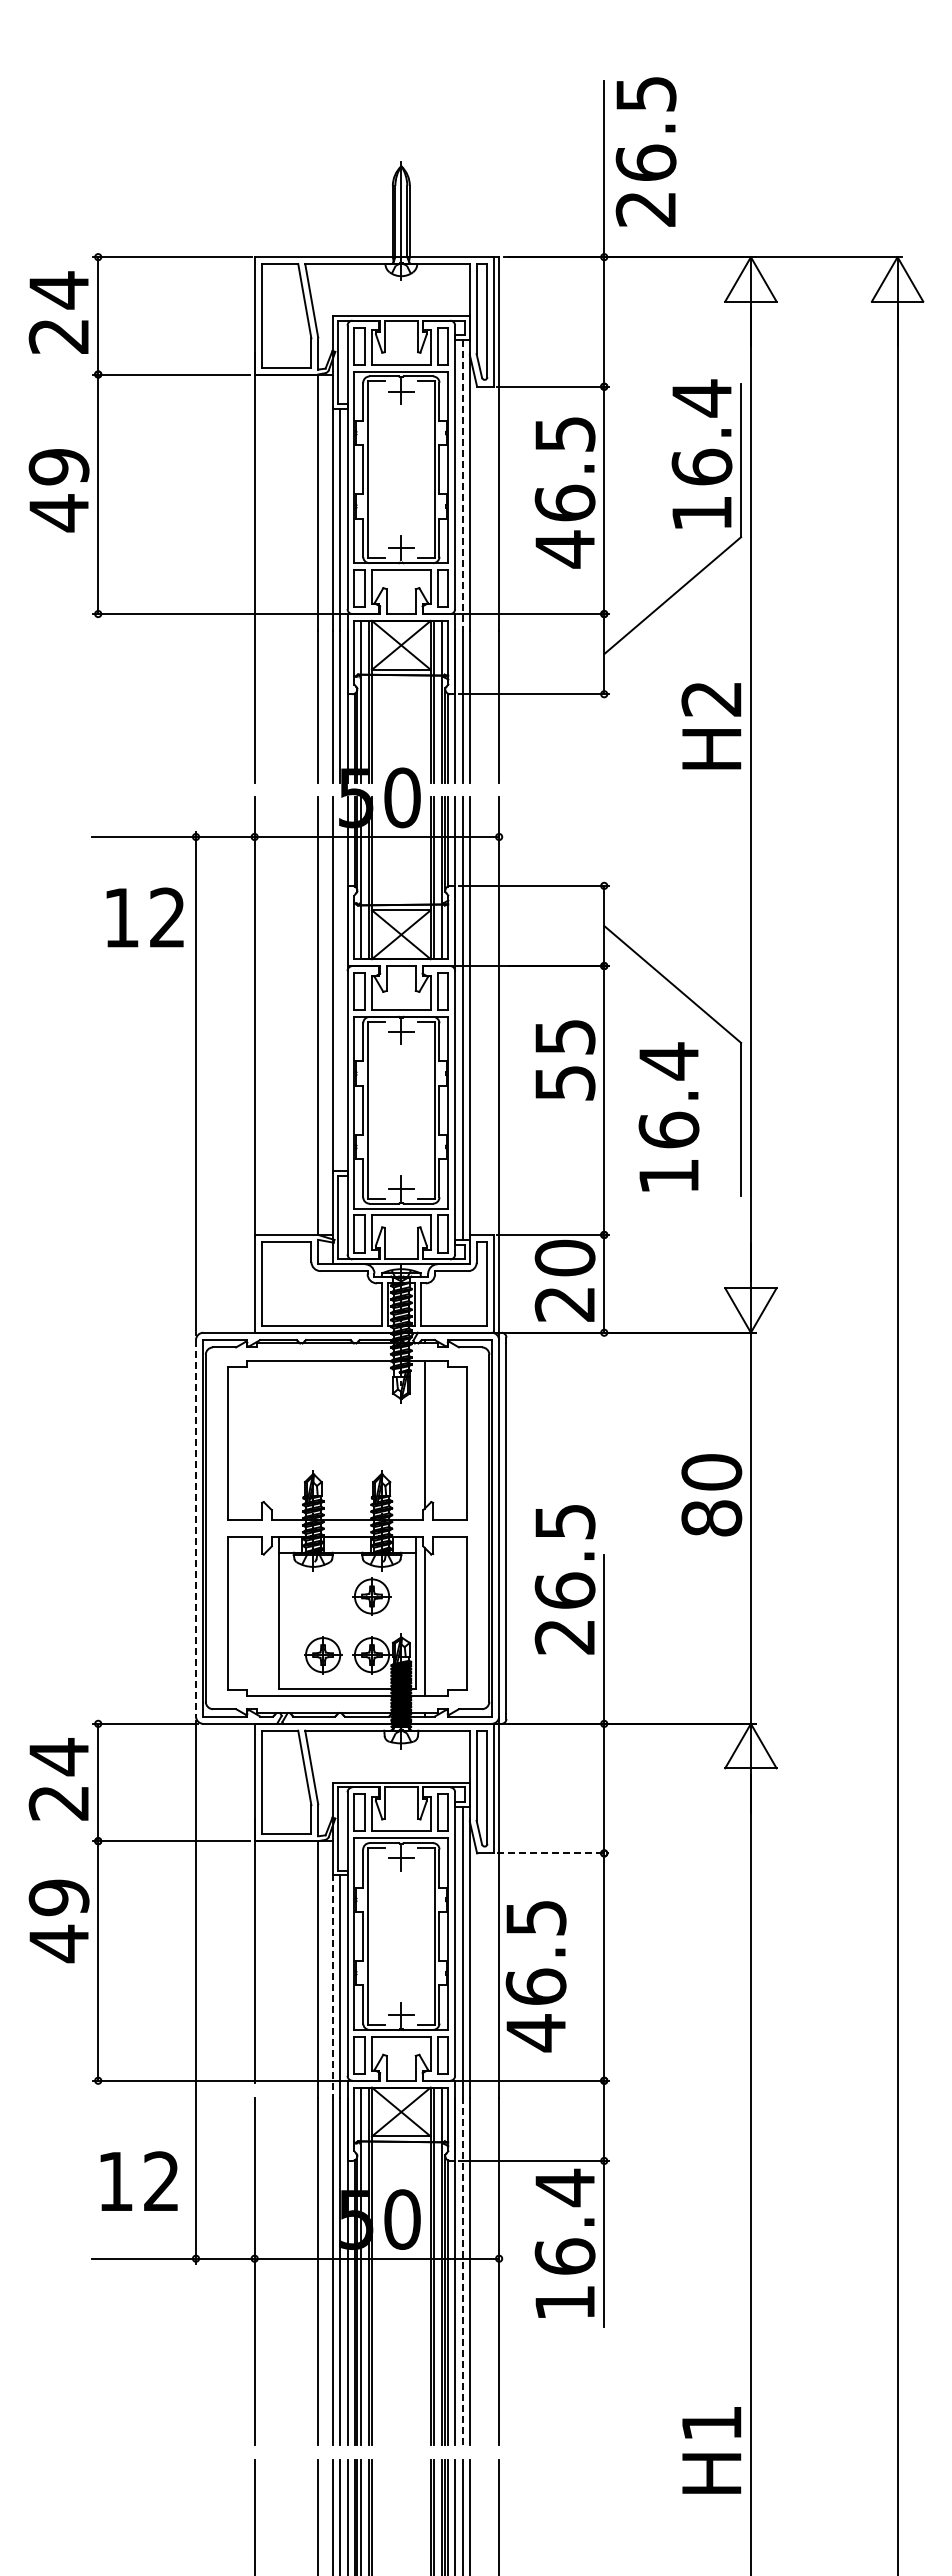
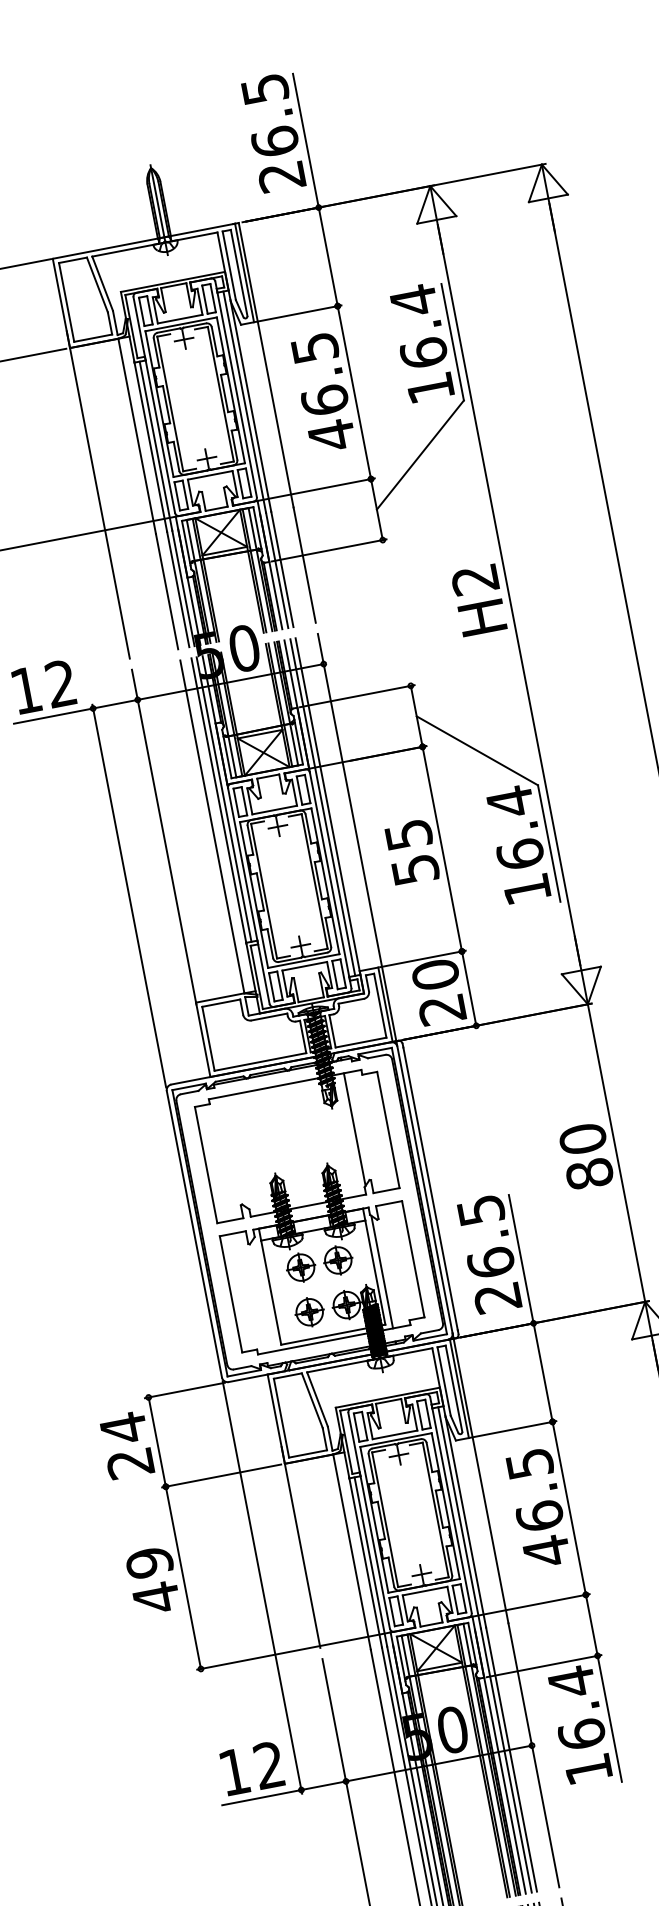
text: (645, 151) -> (273, 133), moved
line: (462, 486) -> (244, 402), dashed -> solid
text: (711, 726) -> (479, 600), moved
text: (144, 917) -> (43, 686), moved
line: (339, 984) -> (223, 799), added
text: (565, 1060) -> (412, 852), moved
text: (668, 1116) -> (518, 844), moved
text: (711, 1495) -> (586, 1156), moved
line: (196, 1528) -> (194, 1234), dashed -> solid
text: (564, 1579) -> (488, 1254), moved
part: (323, 1596) -> (301, 1267), added
line: (553, 1853) -> (514, 1429), dashed -> solid
text: (58, 1921) -> (152, 1581), moved
text: (535, 1976) -> (537, 1508), moved
line: (332, 1985) -> (365, 1562), dashed -> solid
text: (138, 2180) -> (251, 1767), moved
line: (462, 2271) -> (506, 1760), dashed -> solid

